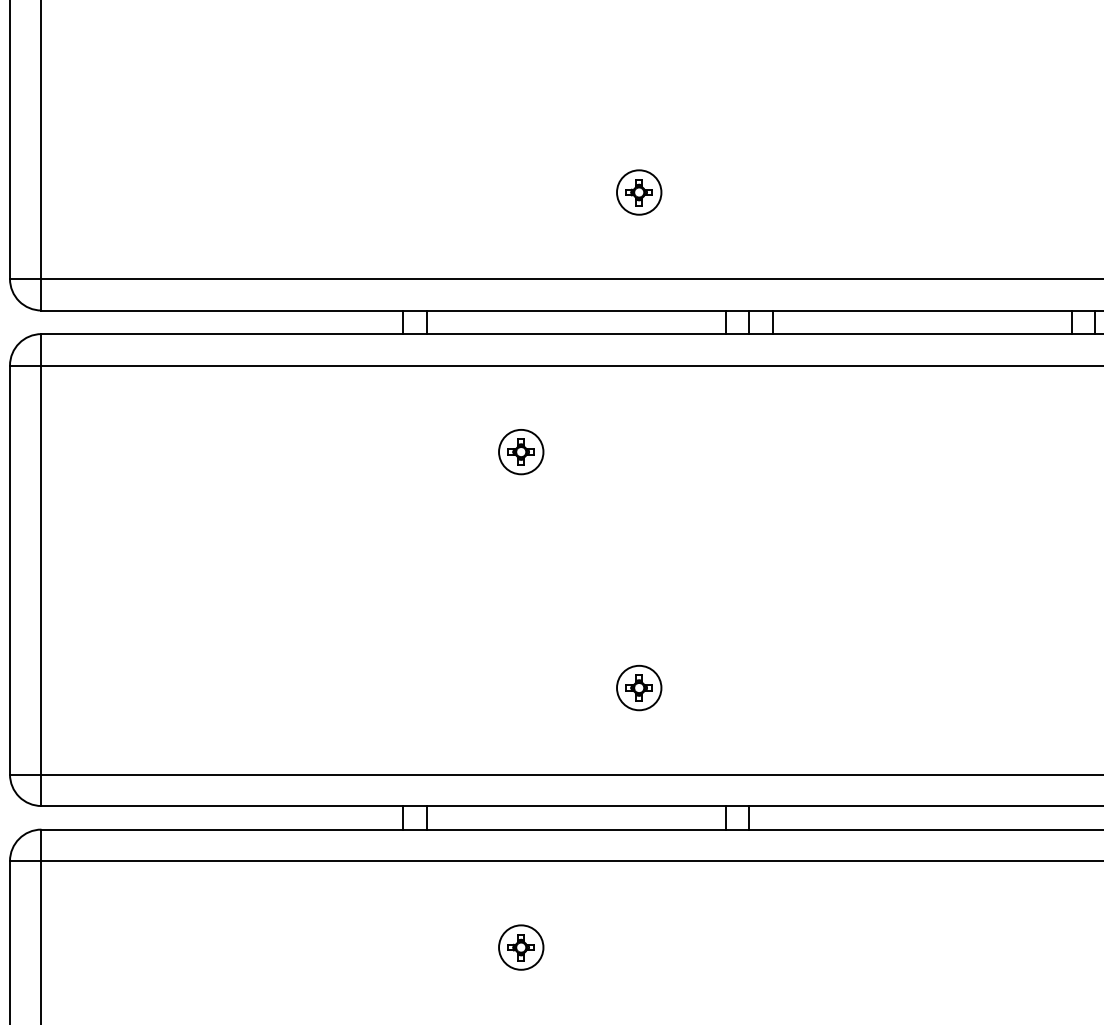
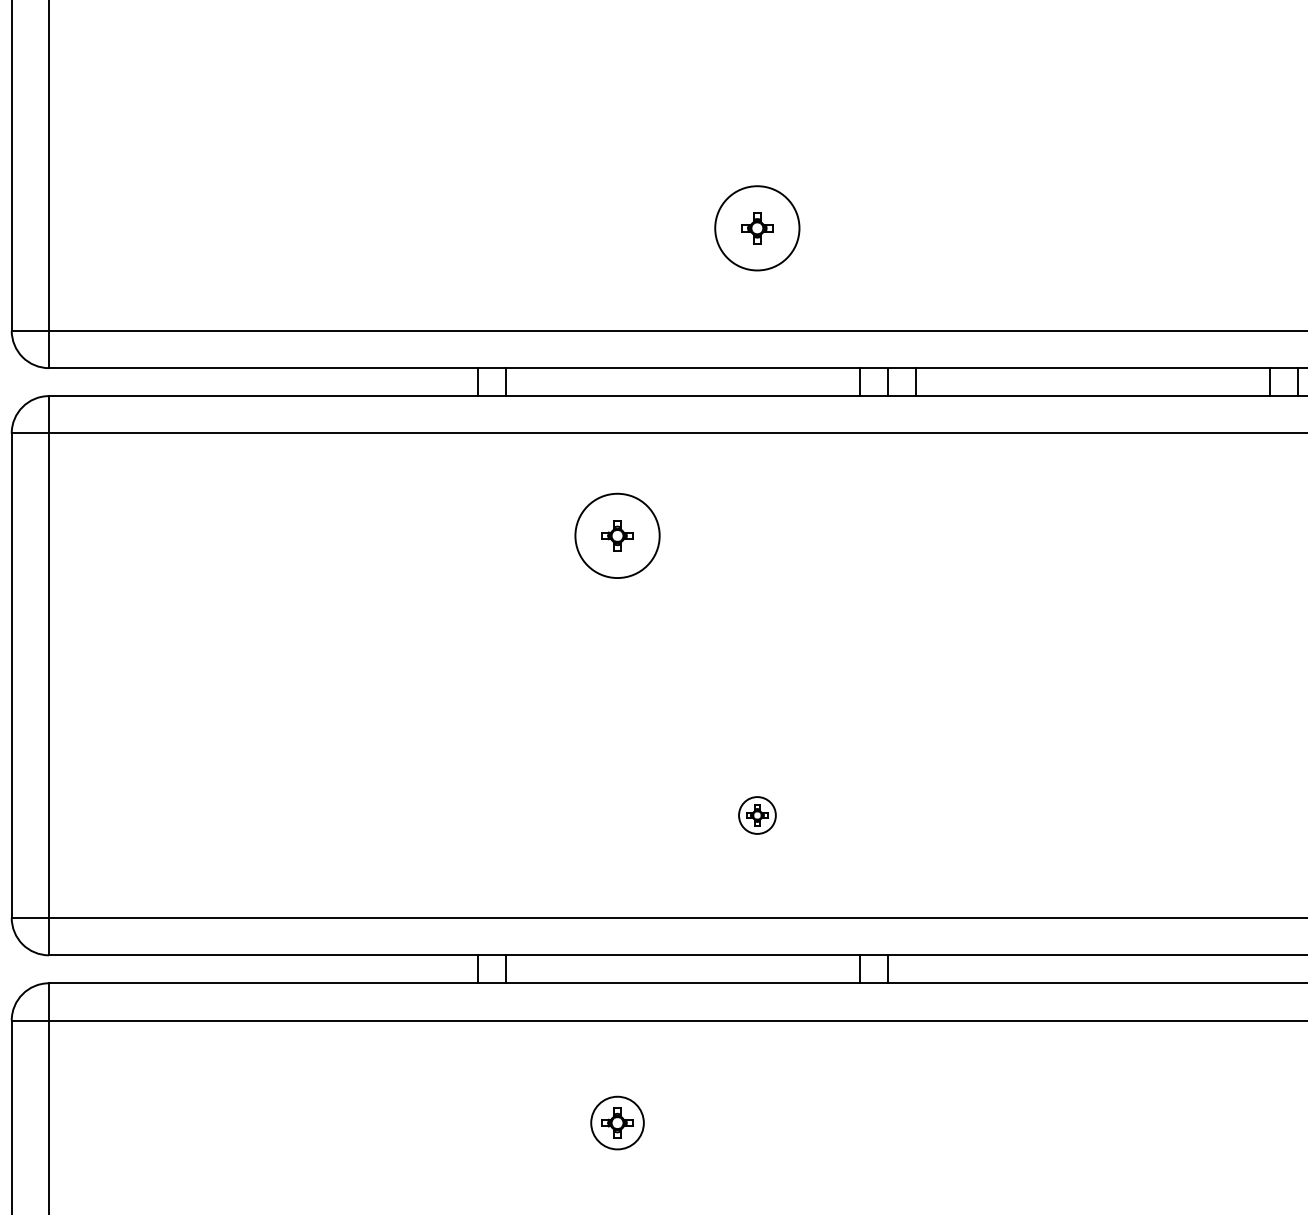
circle: (639, 192) -> (757, 228), size x1.6
circle: (521, 451) -> (617, 535), size x1.6
part: (639, 687) -> (757, 814), size x0.7

